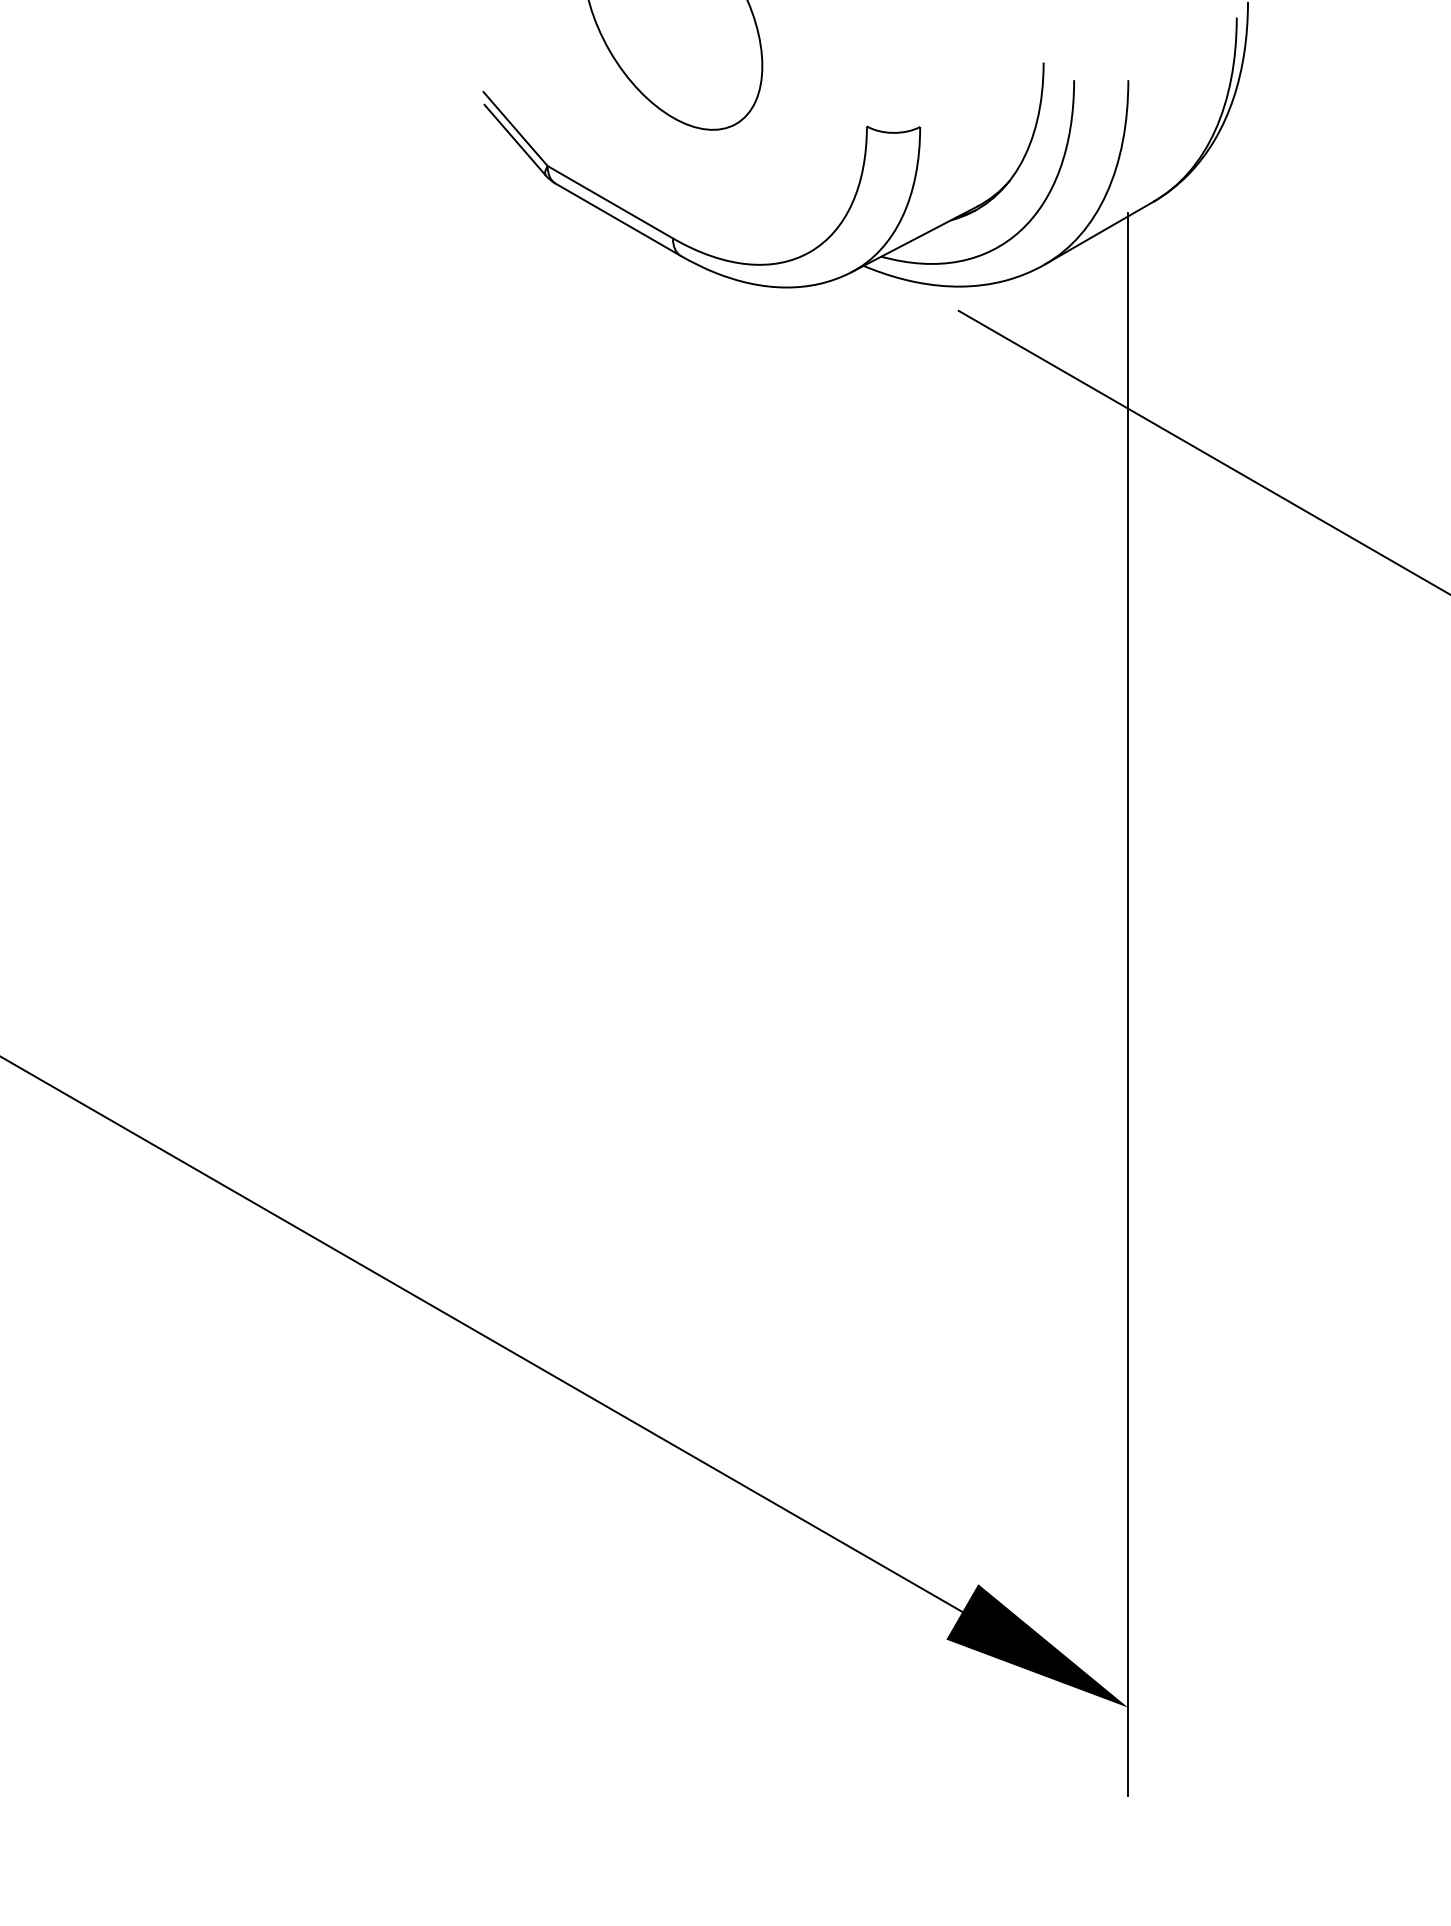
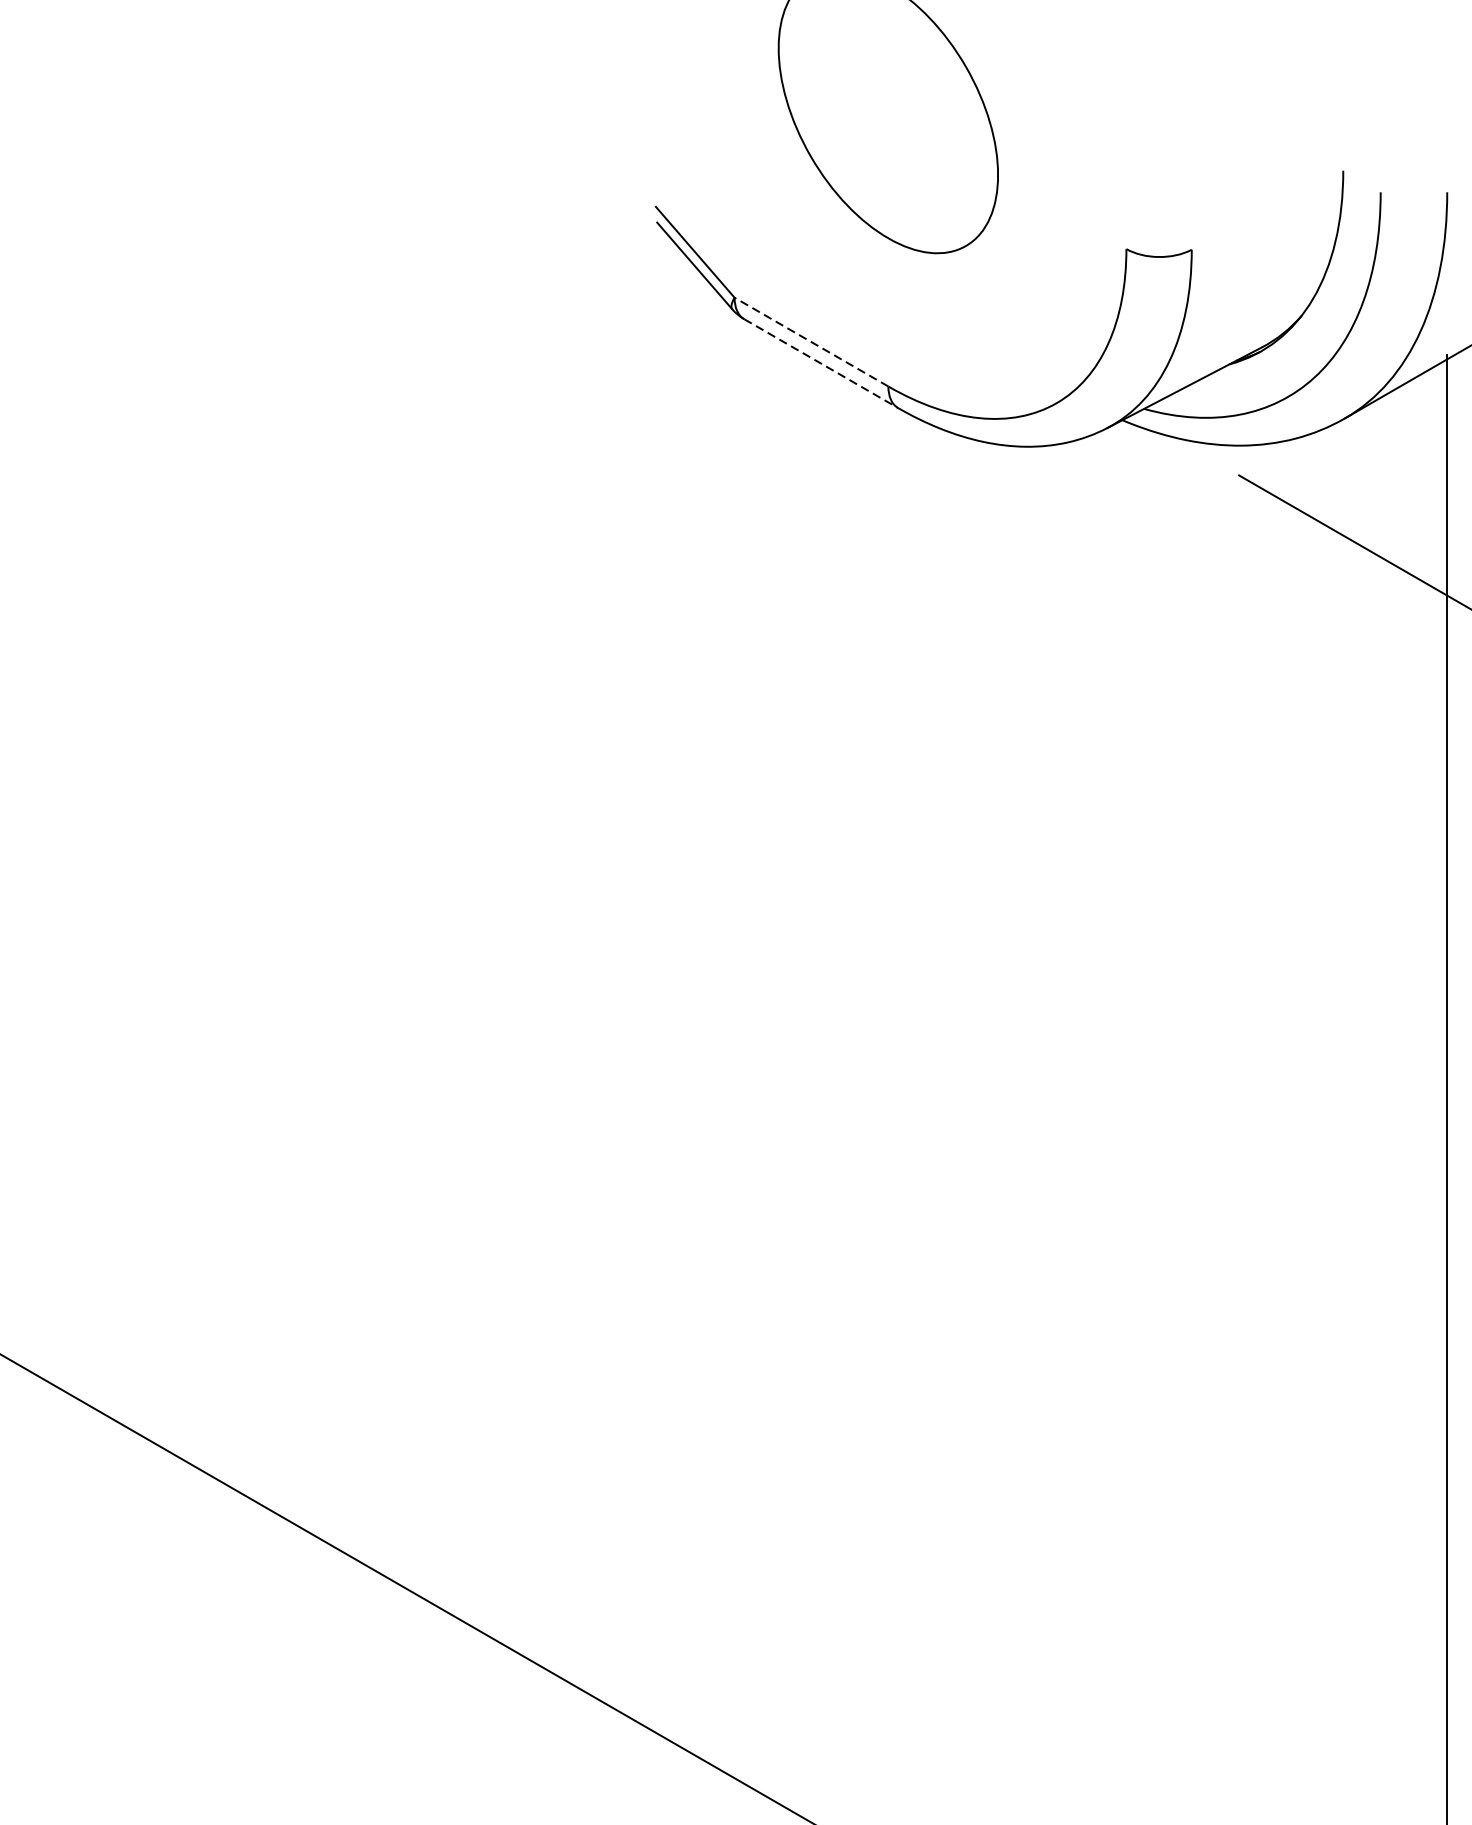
line: (609, 201) -> (810, 341), solid -> dashed
line: (618, 220) -> (821, 364), solid -> dashed

